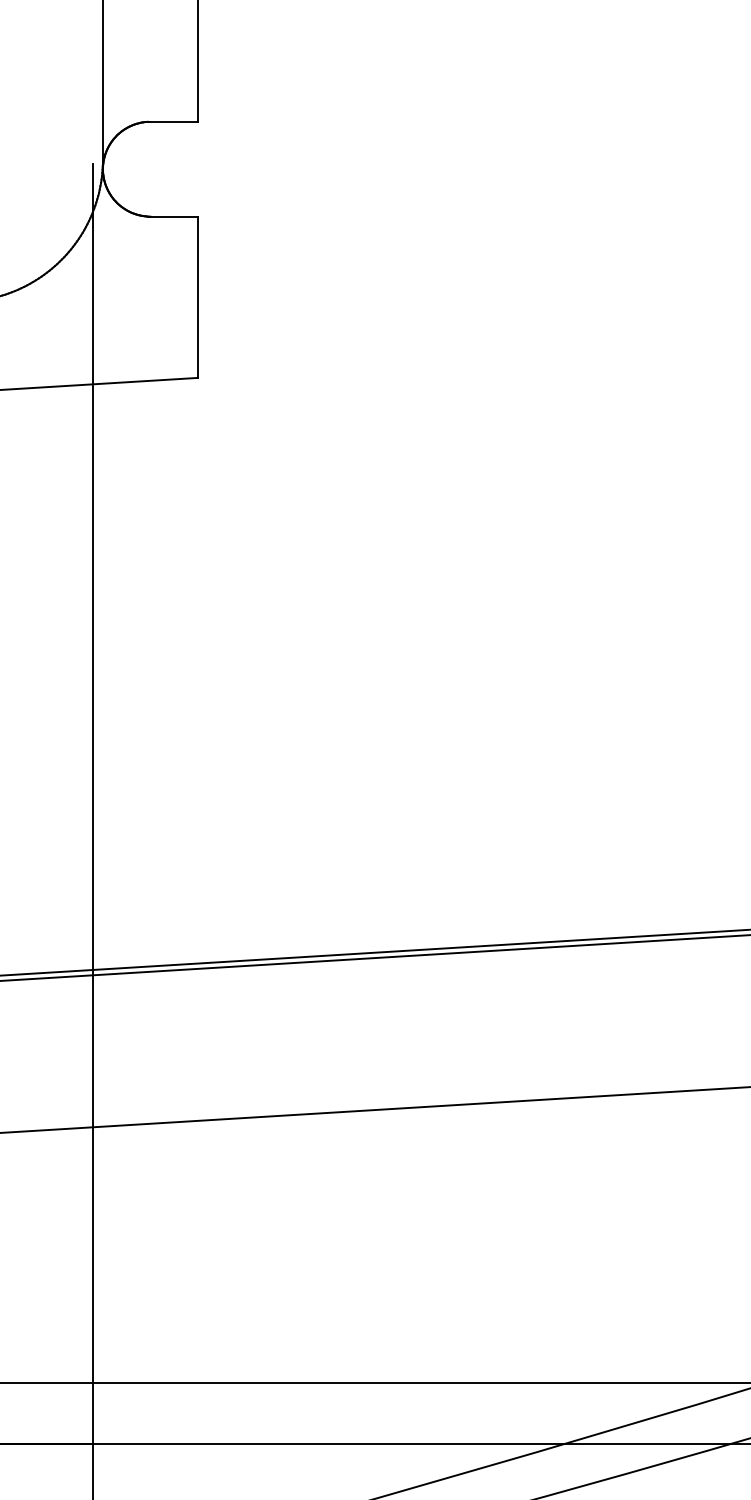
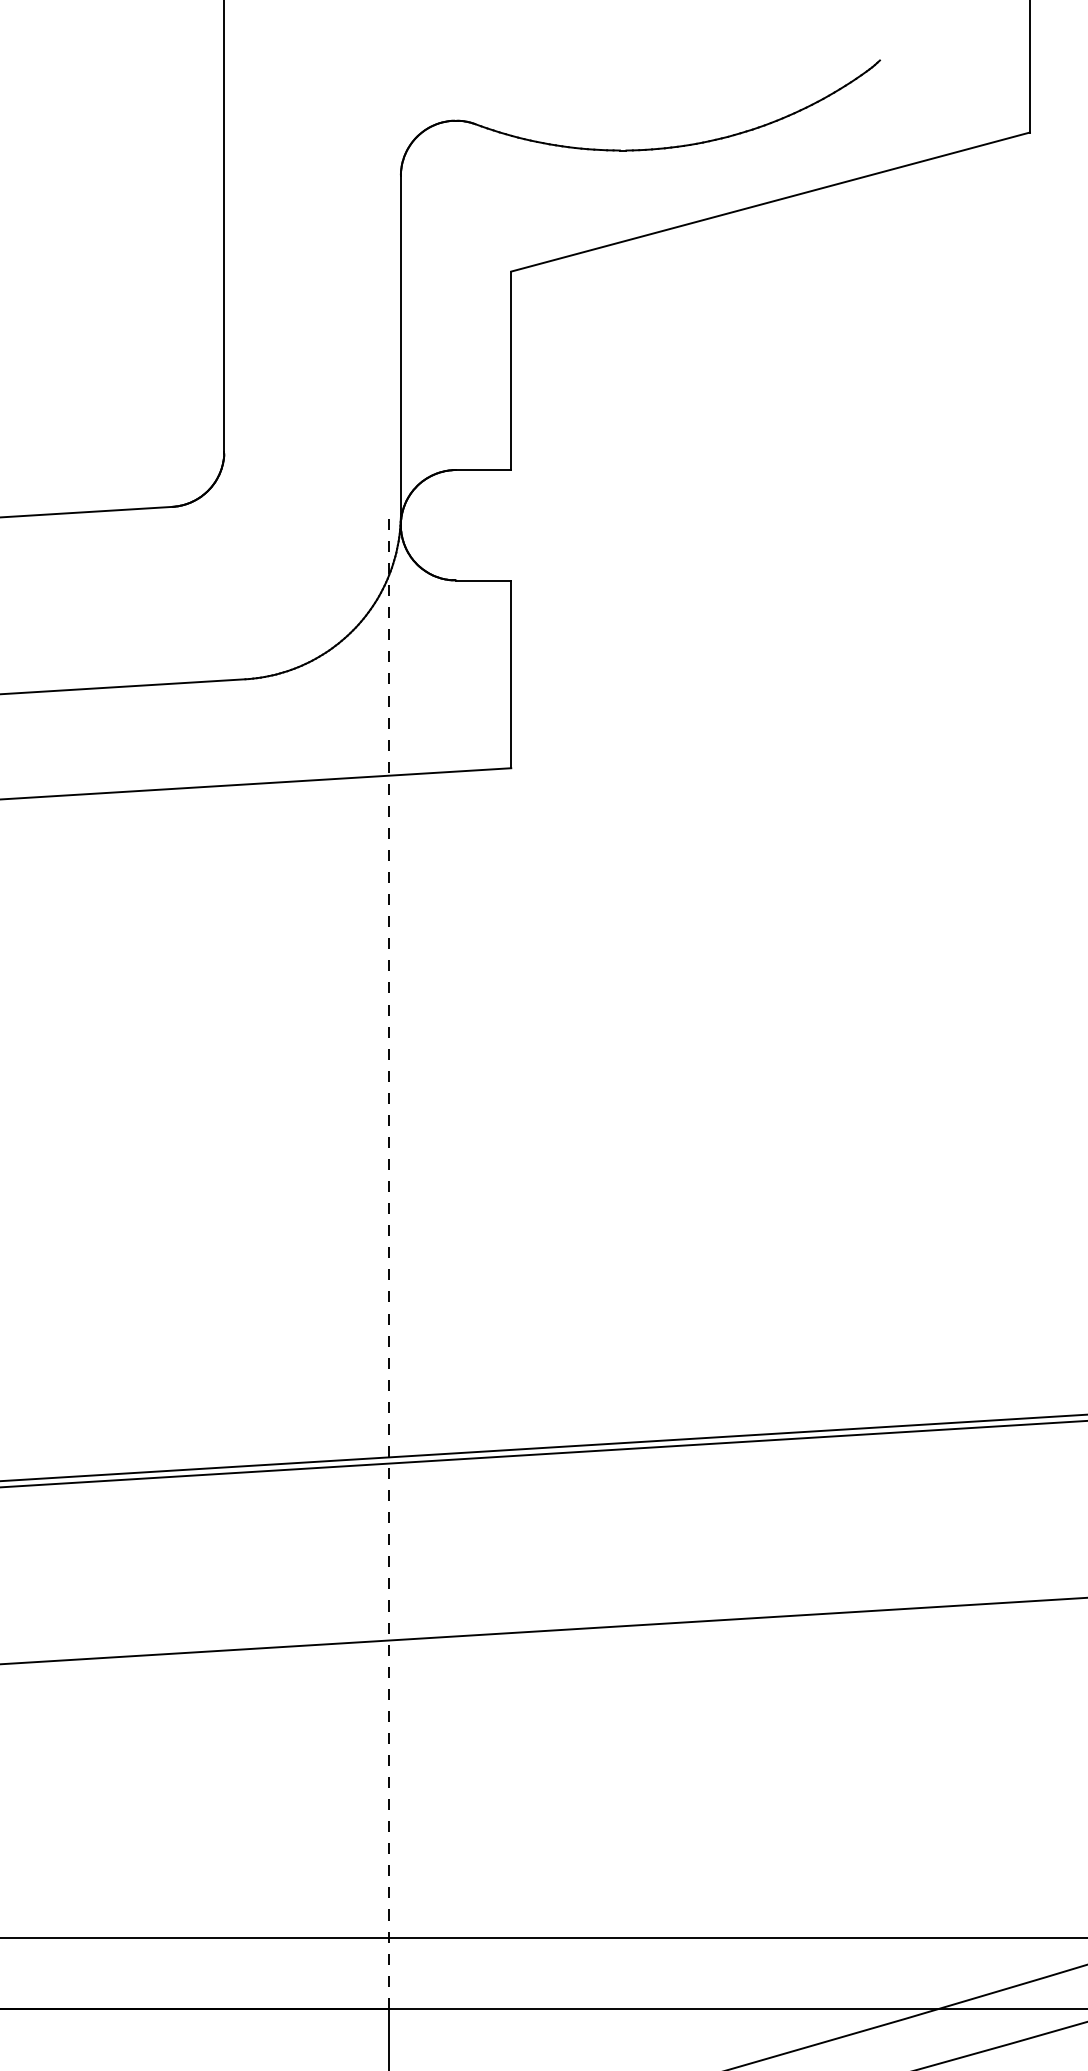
line: (93, 803) -> (389, 1263), solid -> dashed

